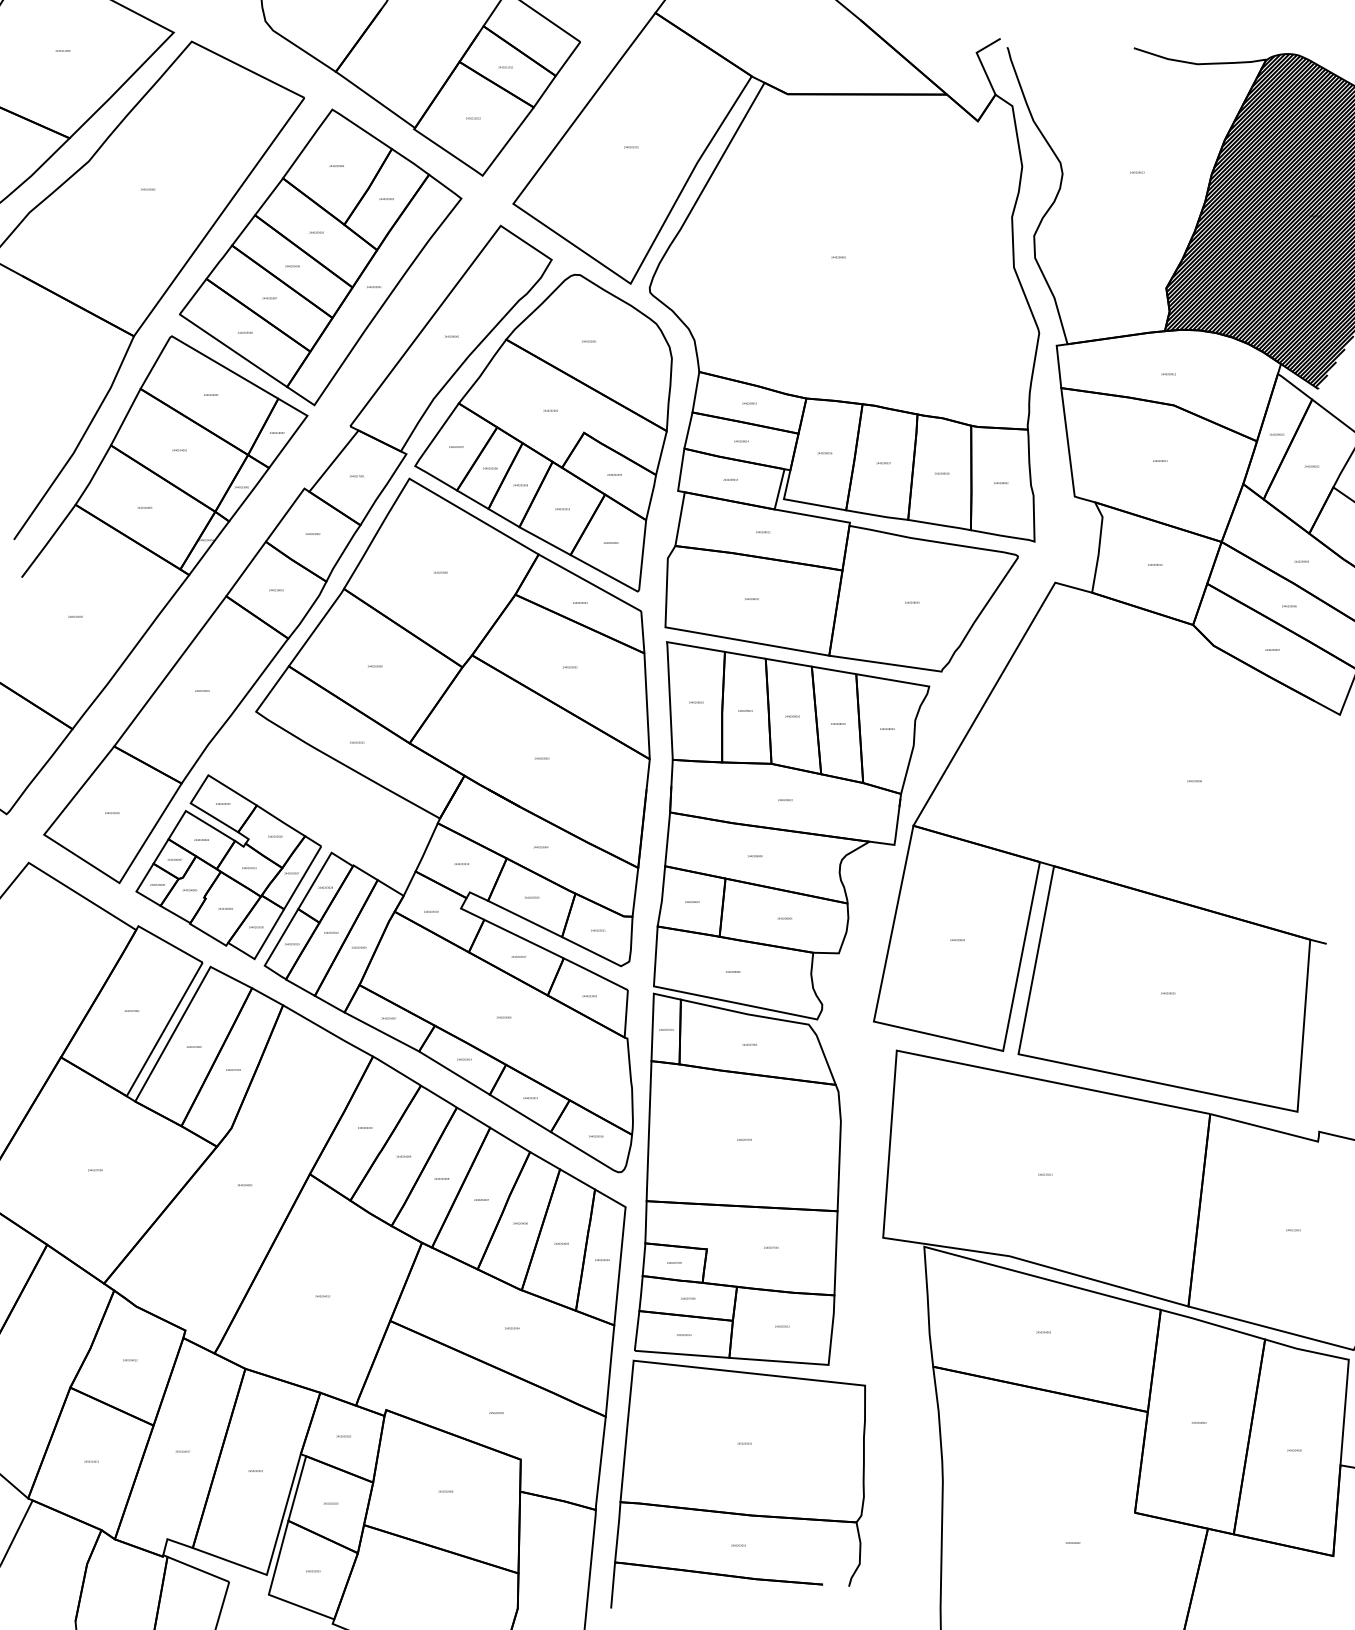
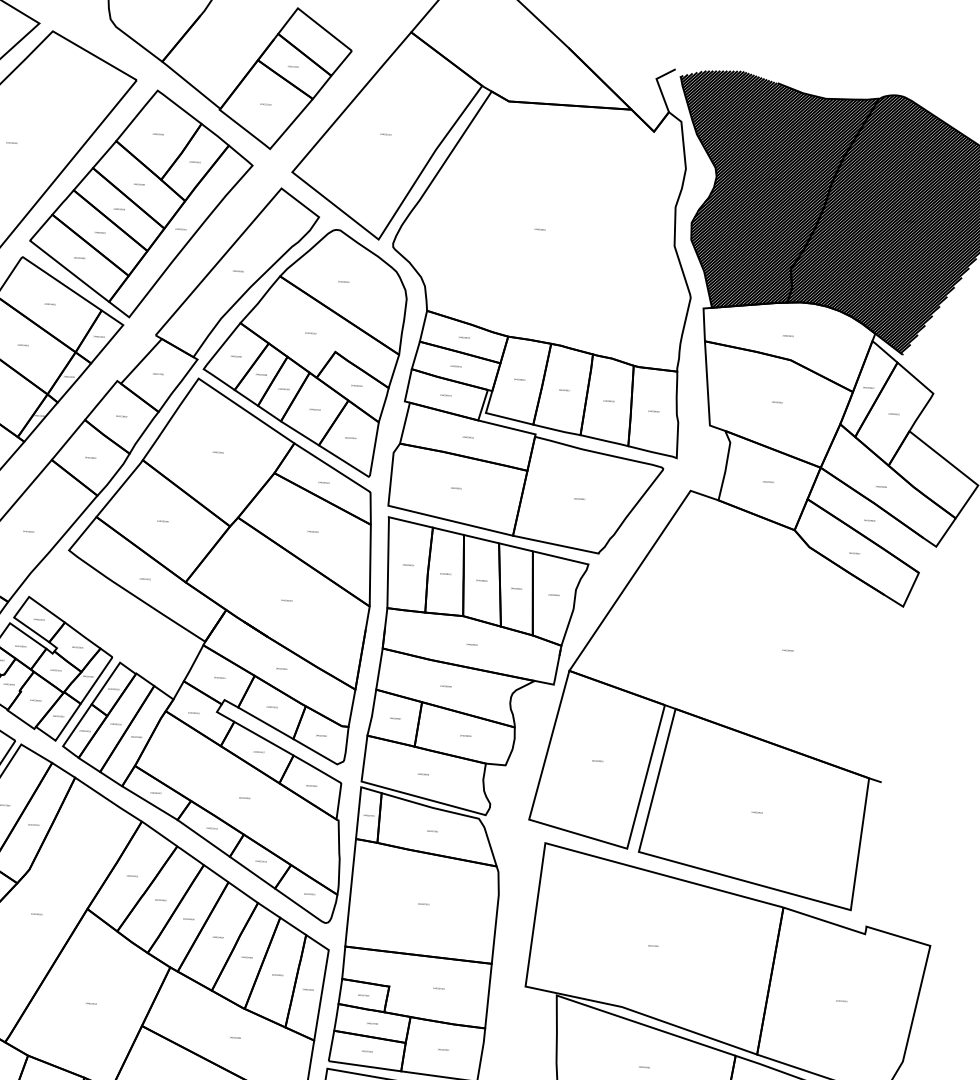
hatch: (1136, 189) -> (772, 192), added

